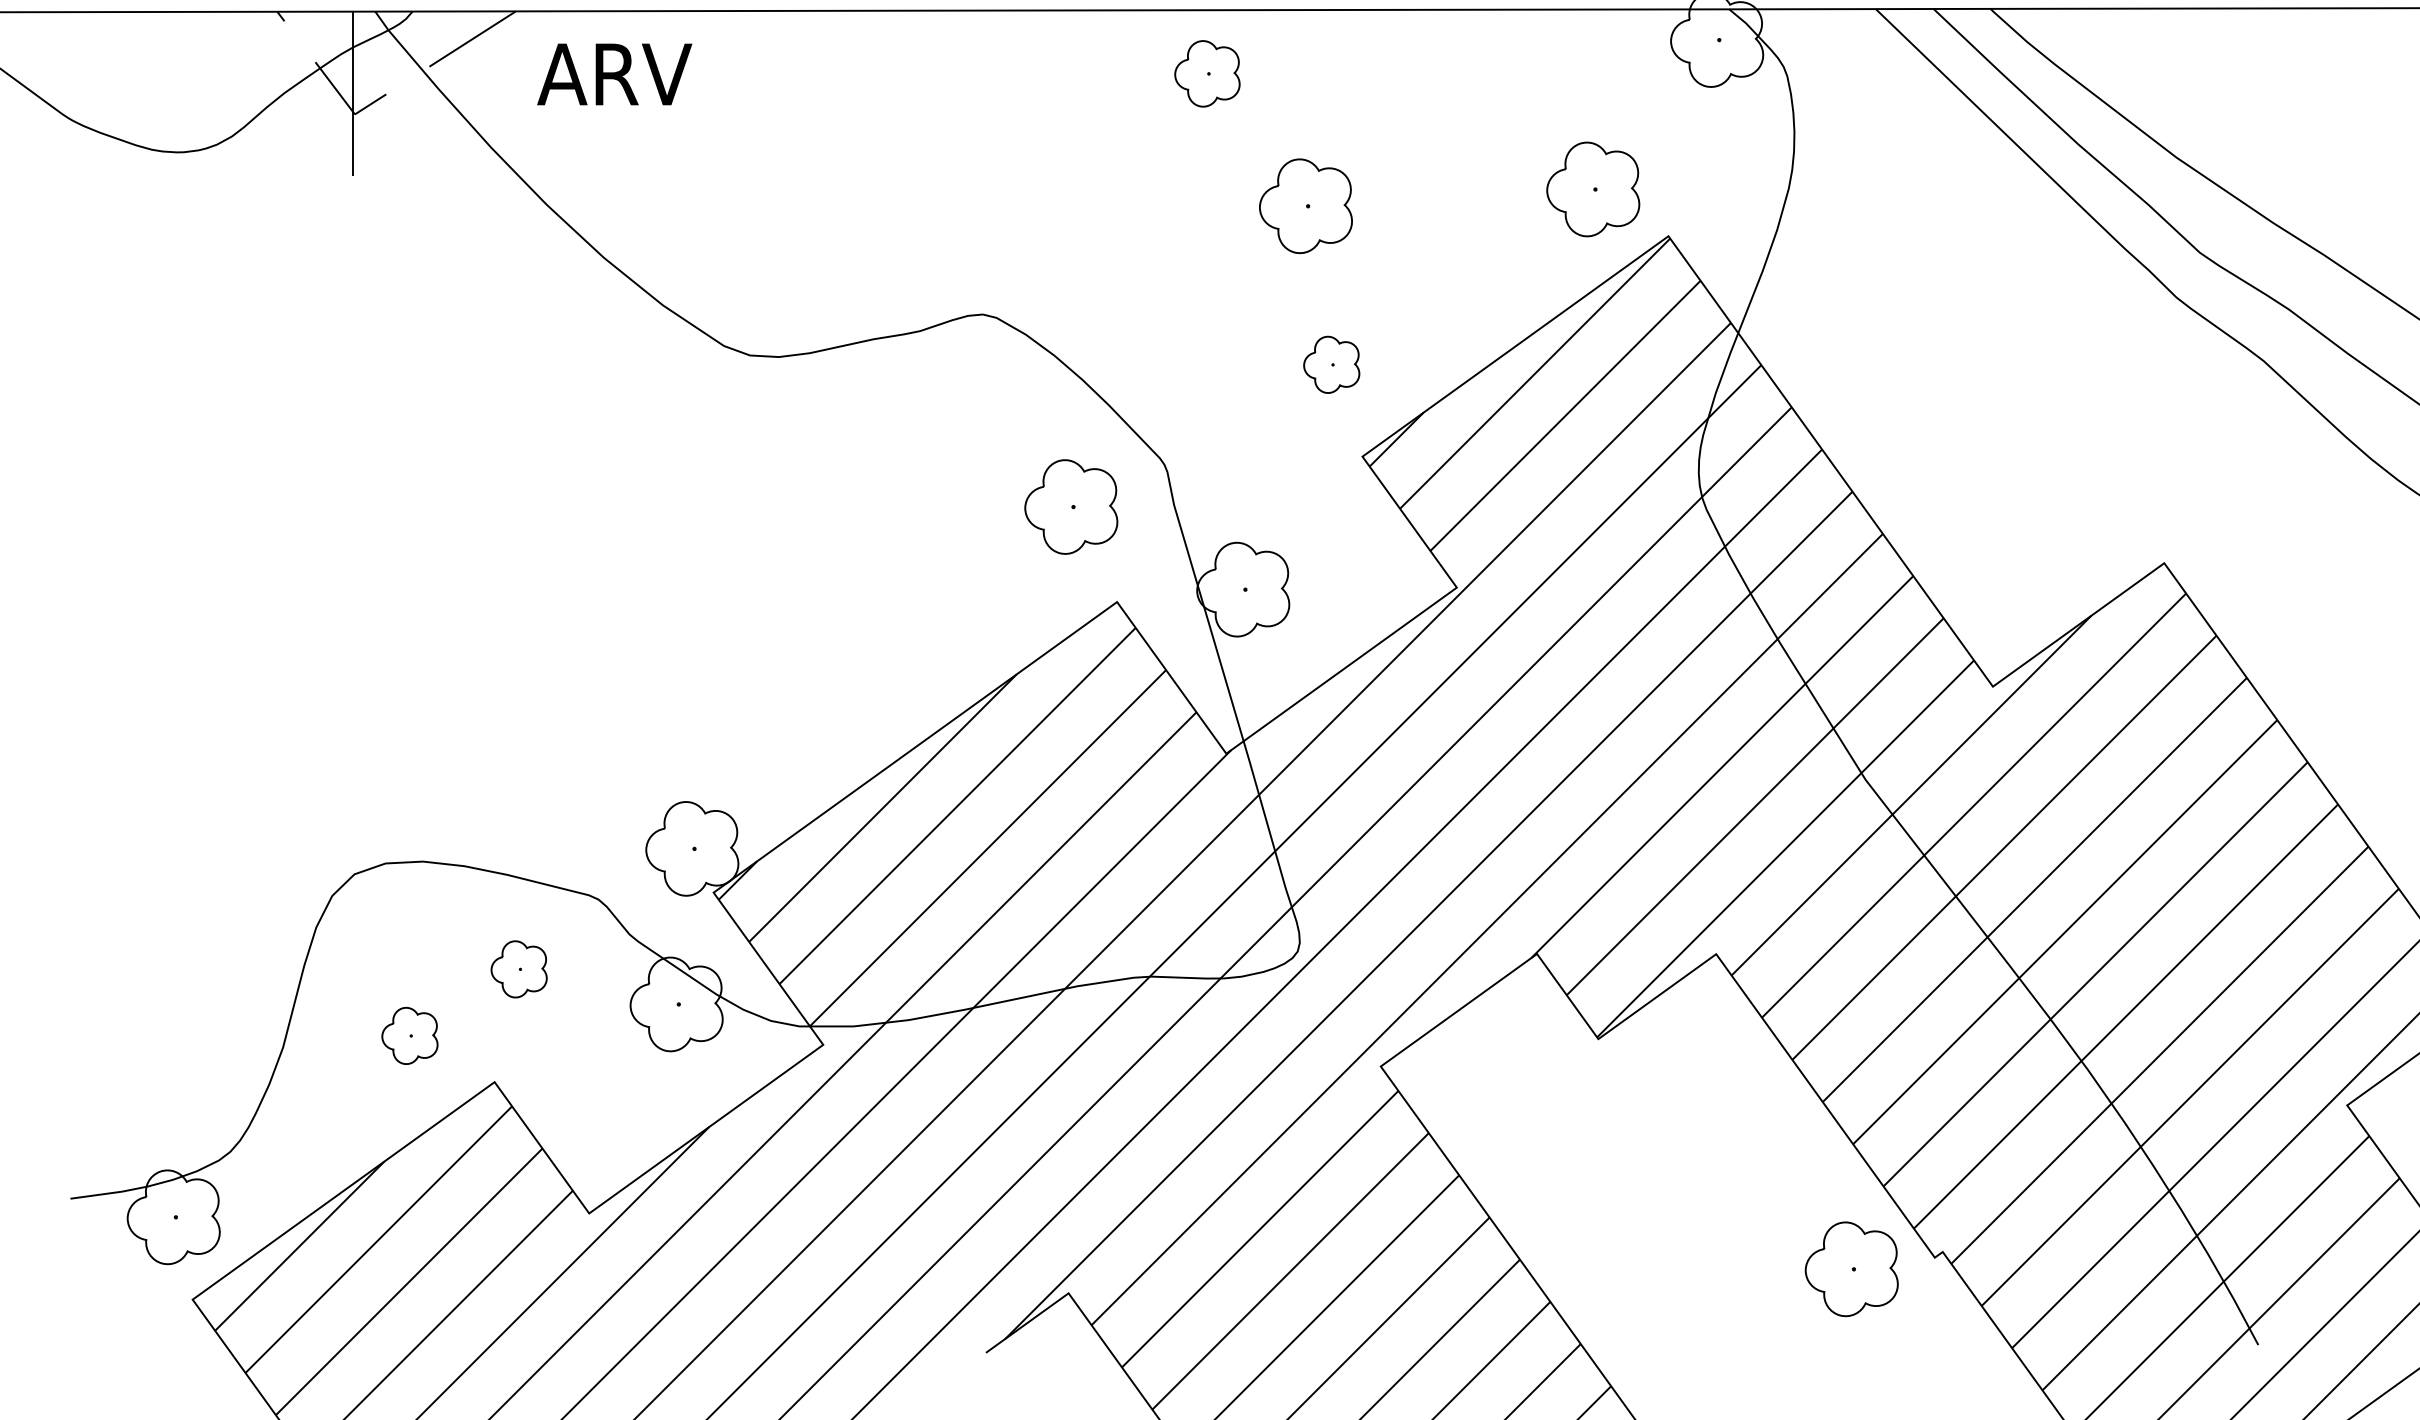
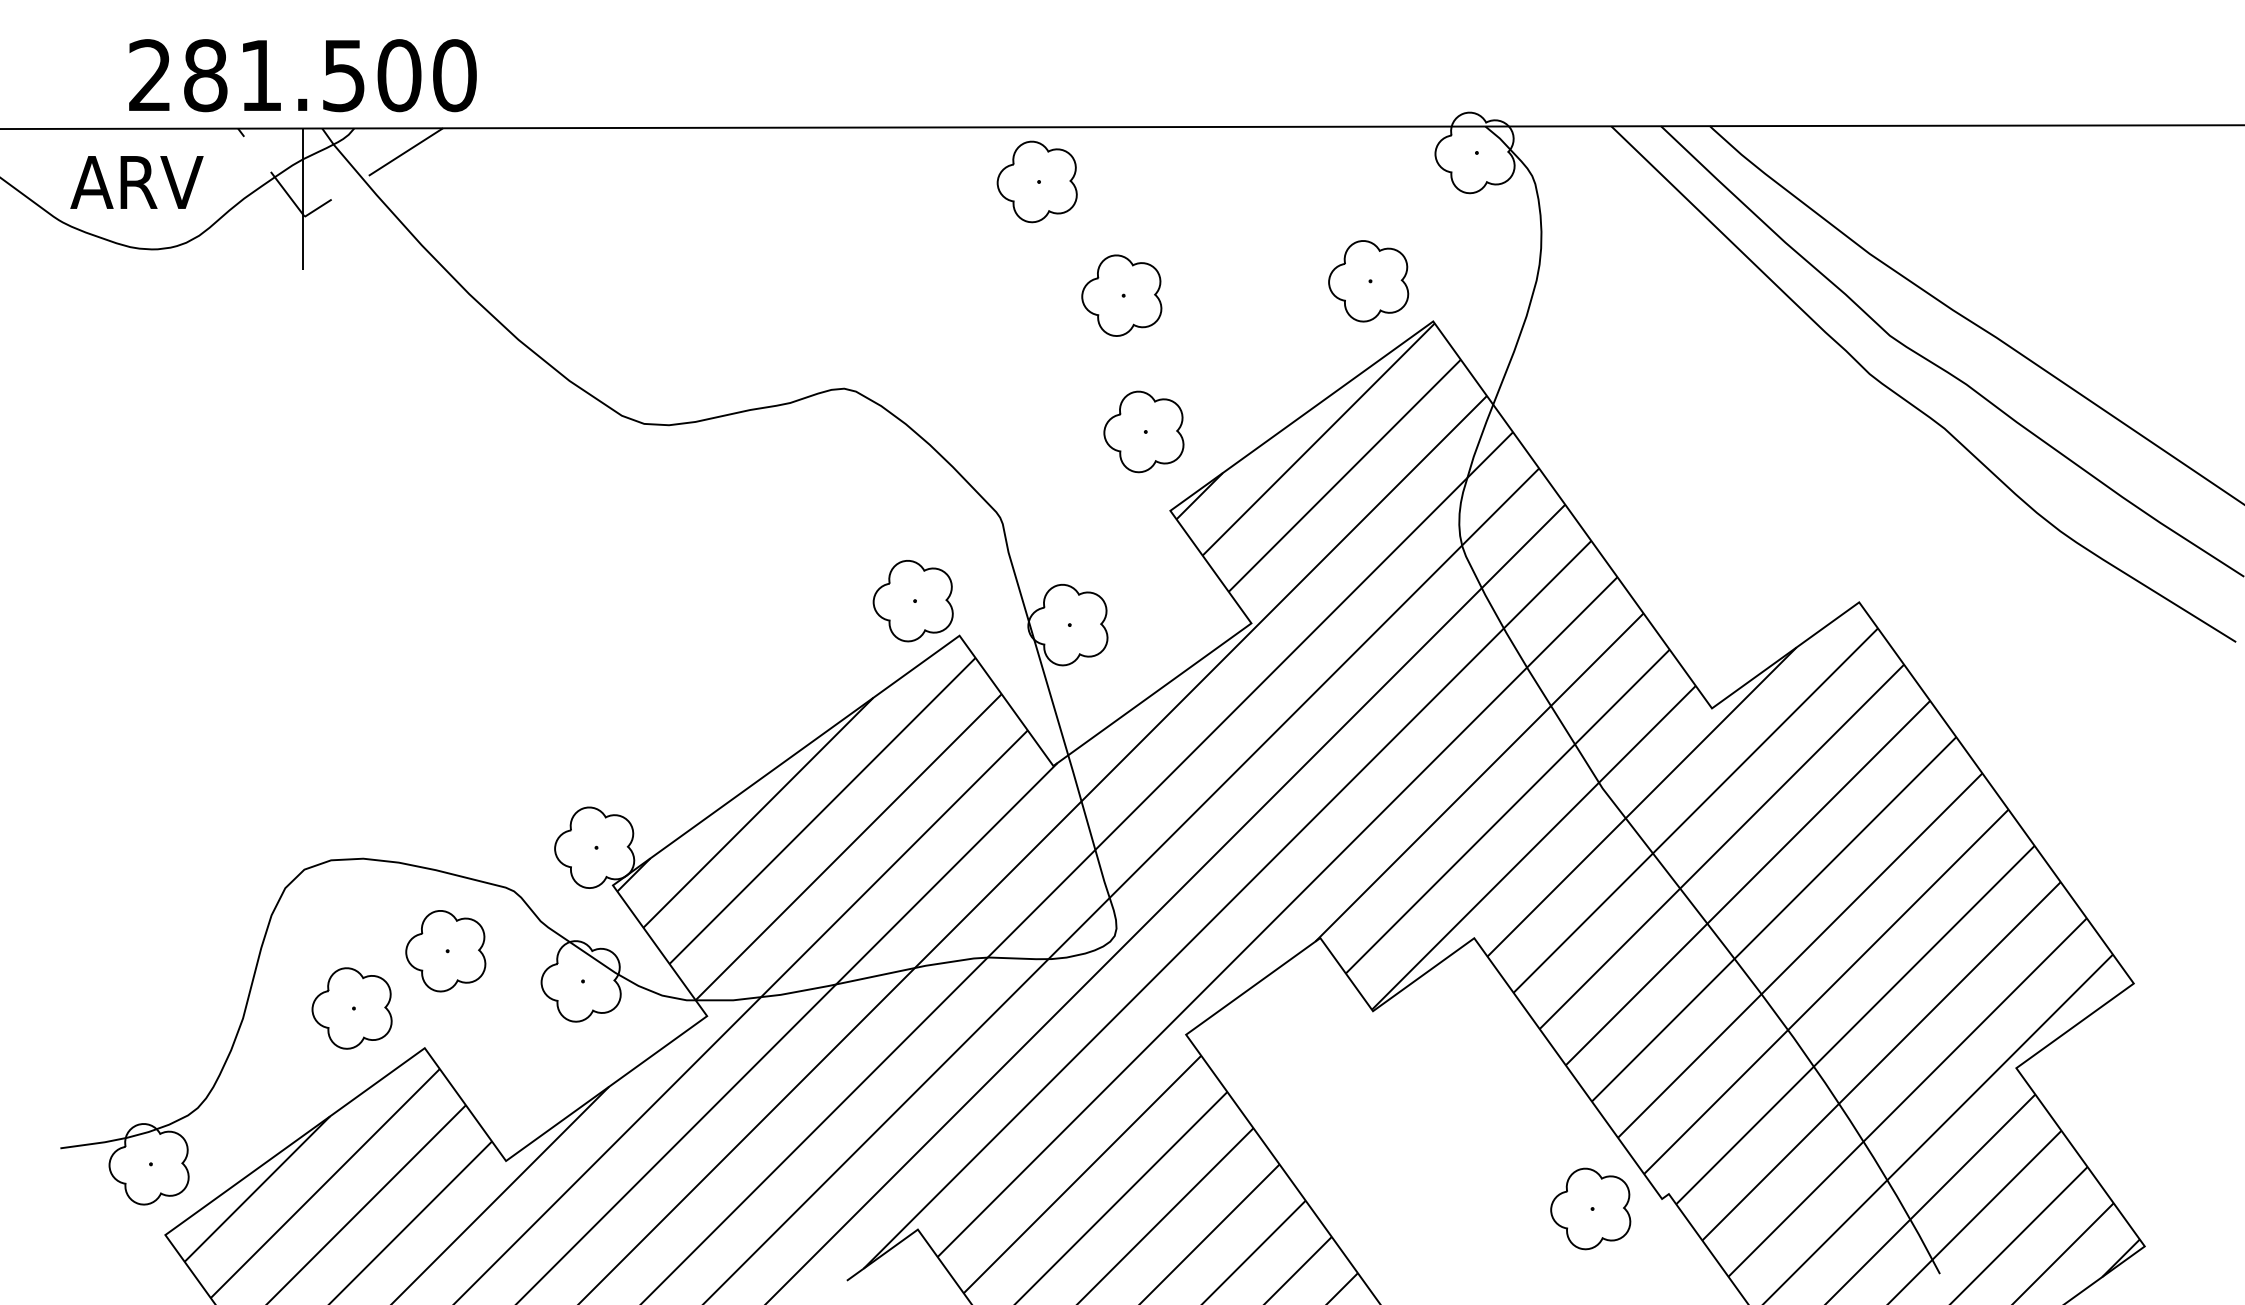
part: (1206, 73) -> (1036, 181), size x1.43
text: (614, 74) -> (136, 182), moved
part: (1331, 364) -> (1143, 431), size x1.67
part: (1070, 507) -> (912, 601), moved
part: (518, 969) -> (445, 951), size x1.67
part: (409, 1035) -> (351, 1008), size x1.67

